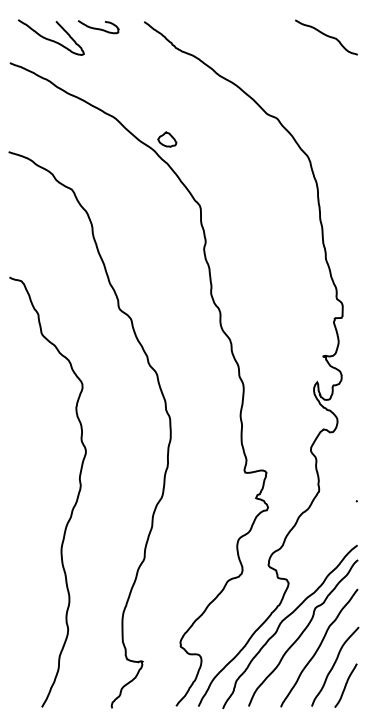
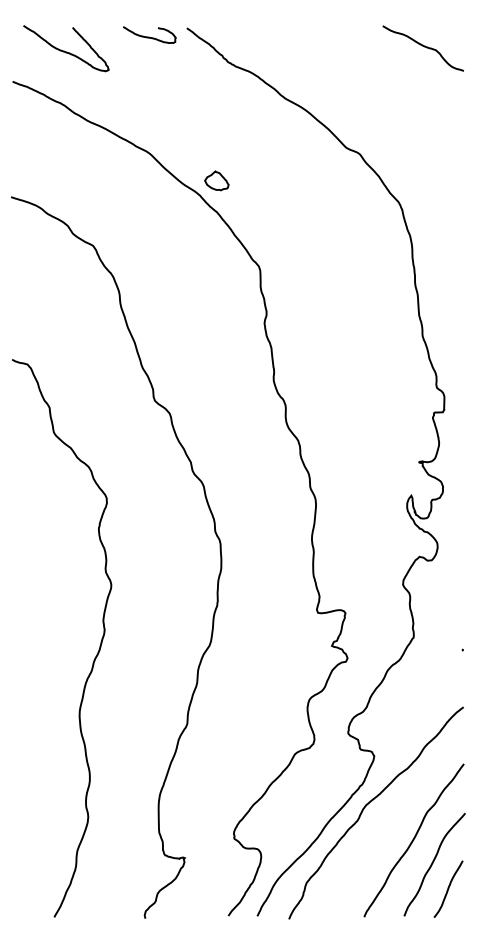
curve: (98, 28) -> (149, 36), moved
curve: (302, 632) -> (392, 820), removed

